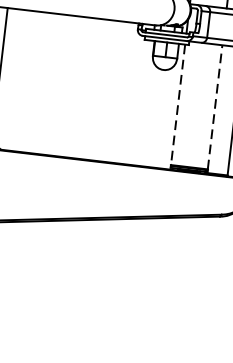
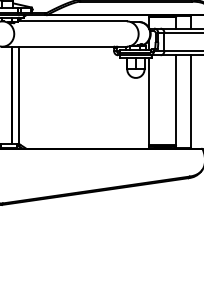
line: (178, 104) -> (149, 101), dashed -> solid
line: (214, 106) -> (175, 99), dashed -> solid

